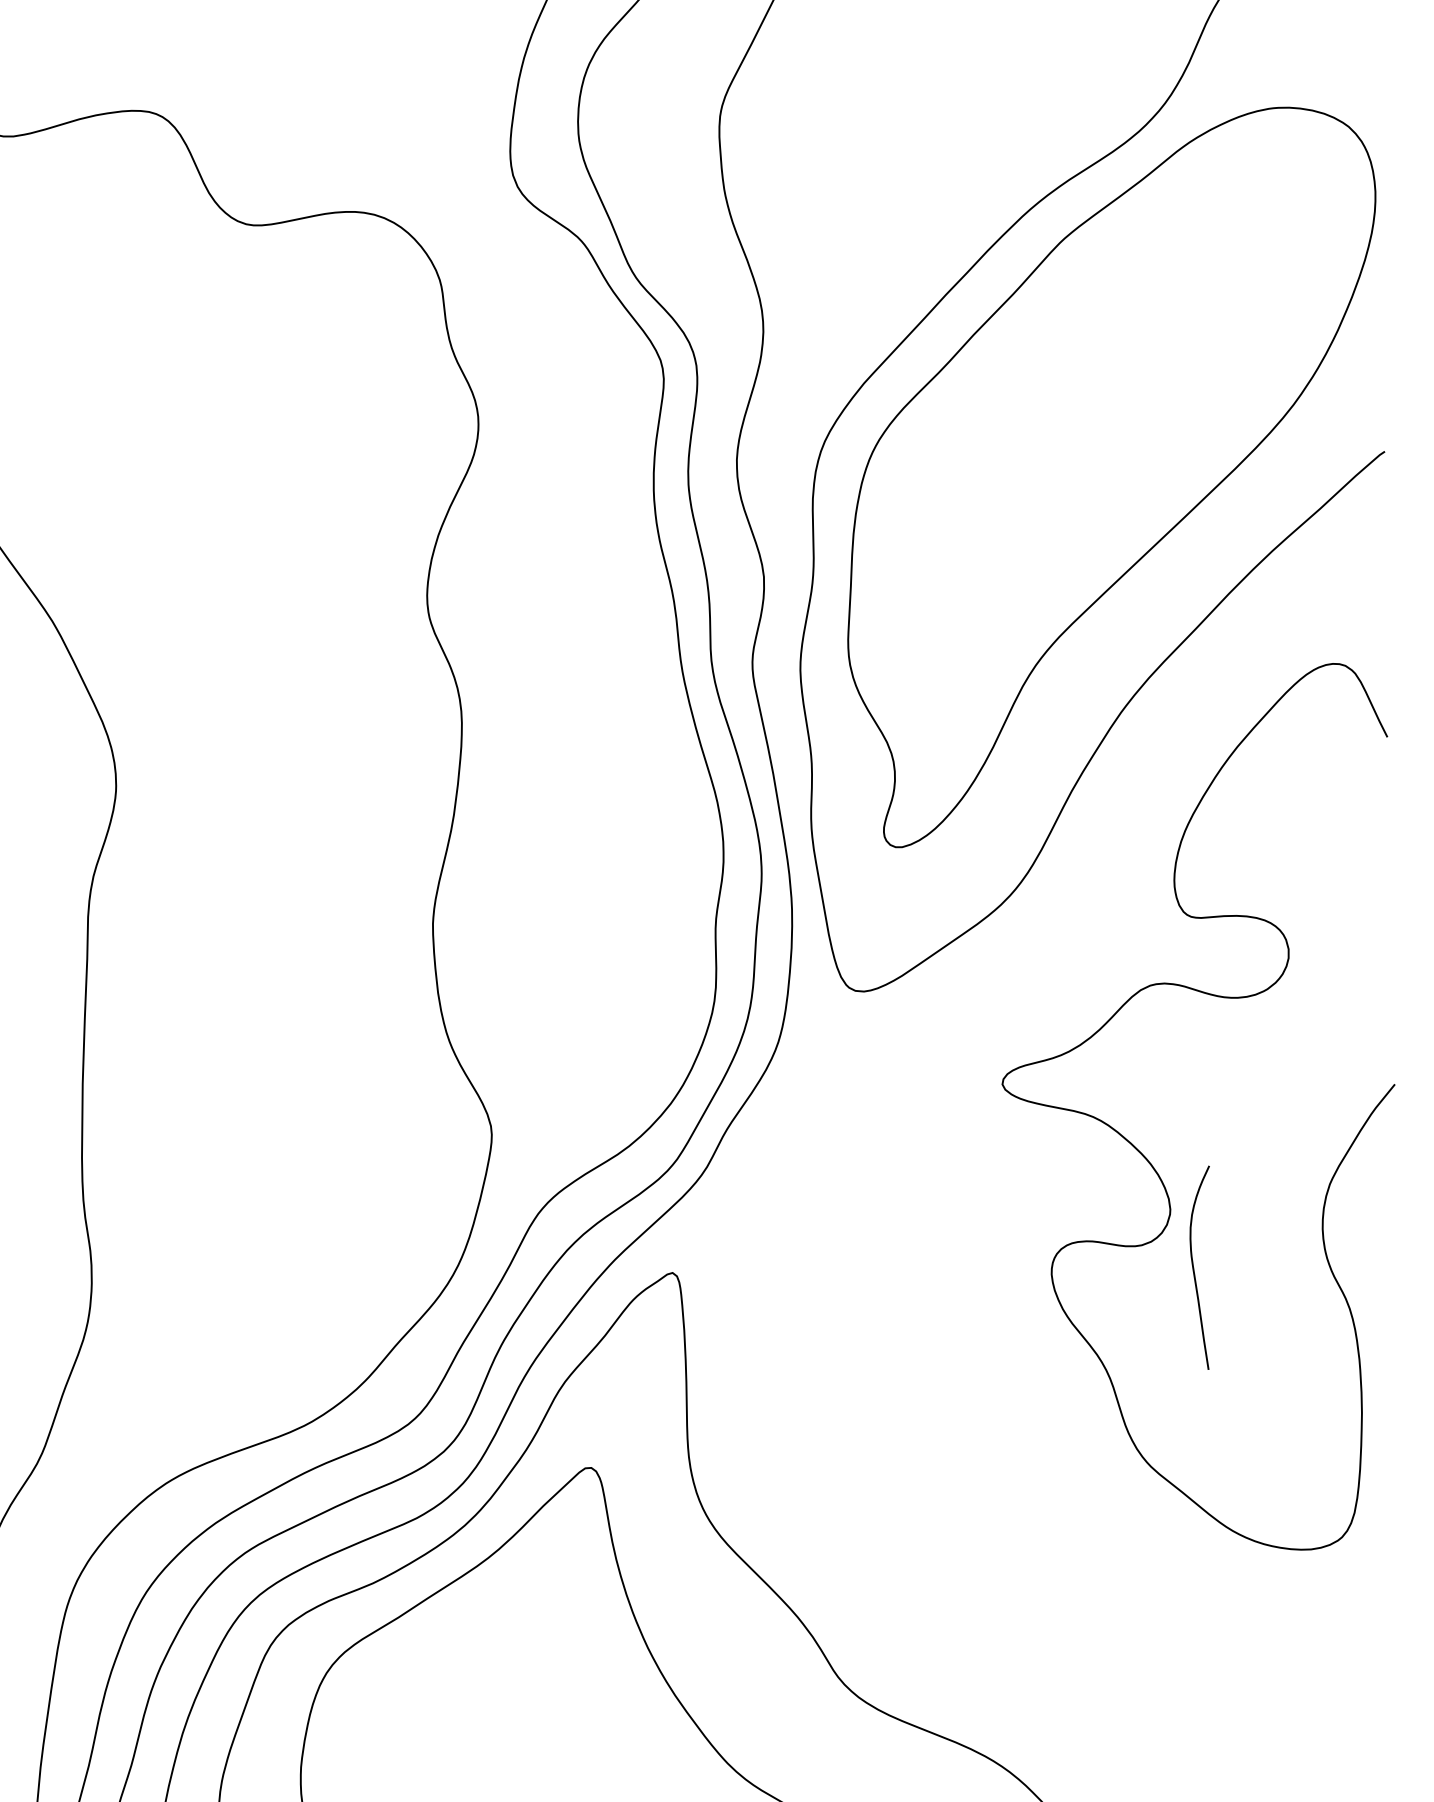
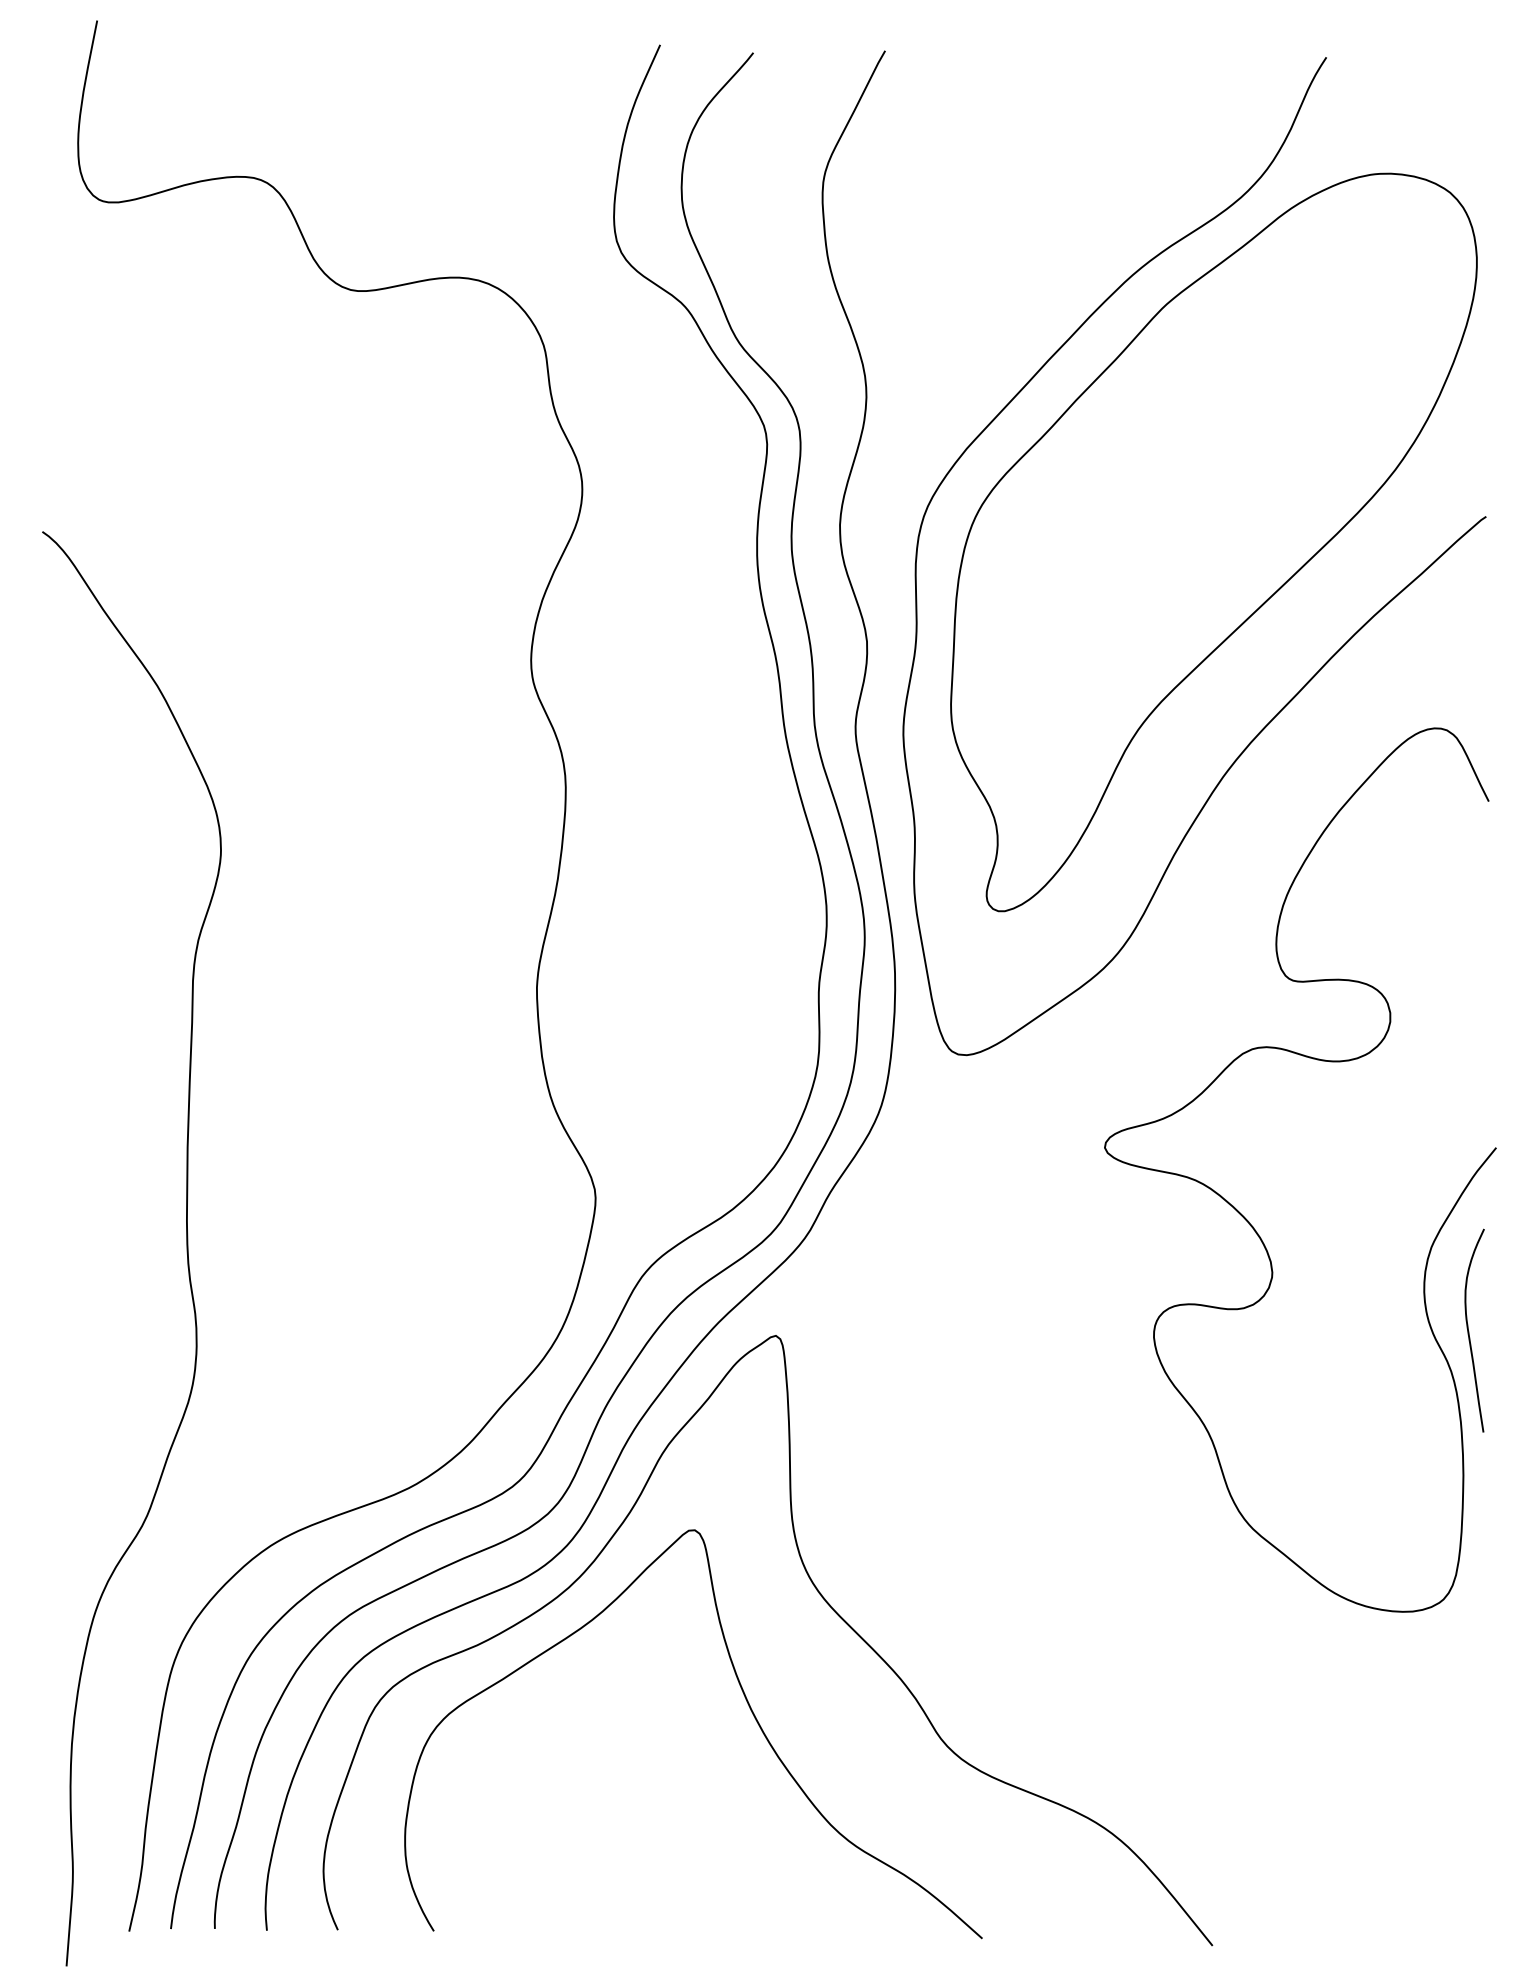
curve: (1194, 1268) -> (1469, 1331), moved

